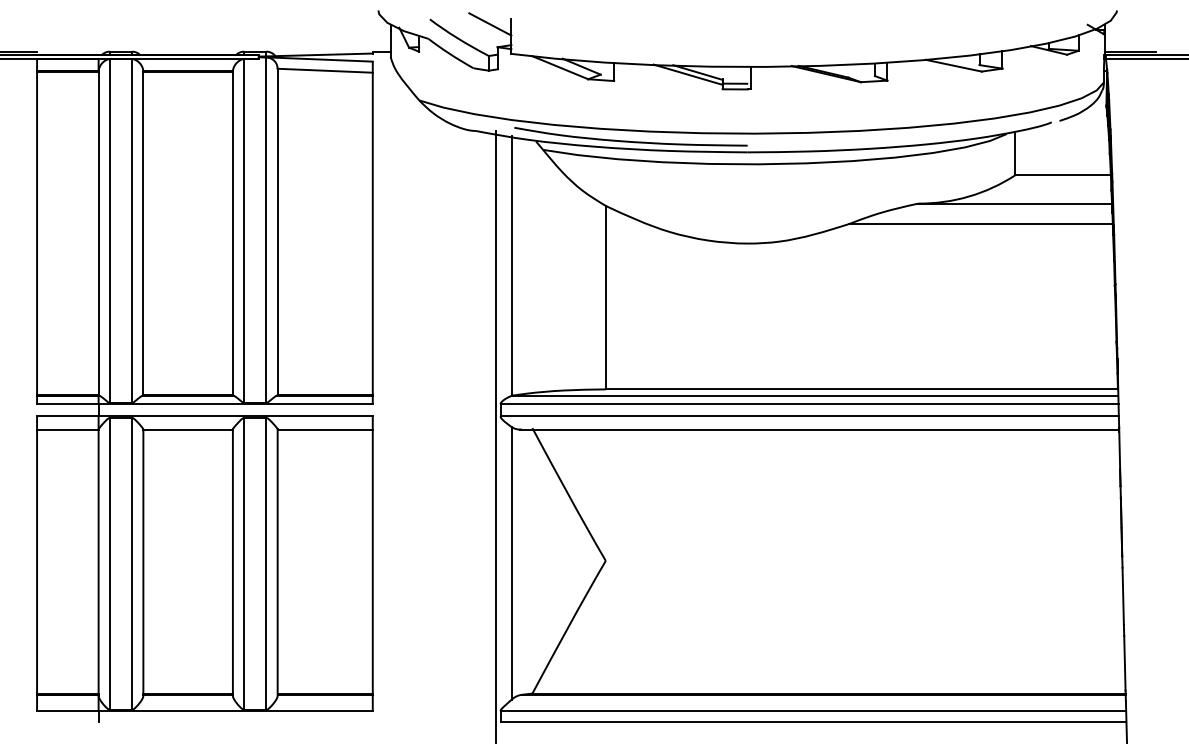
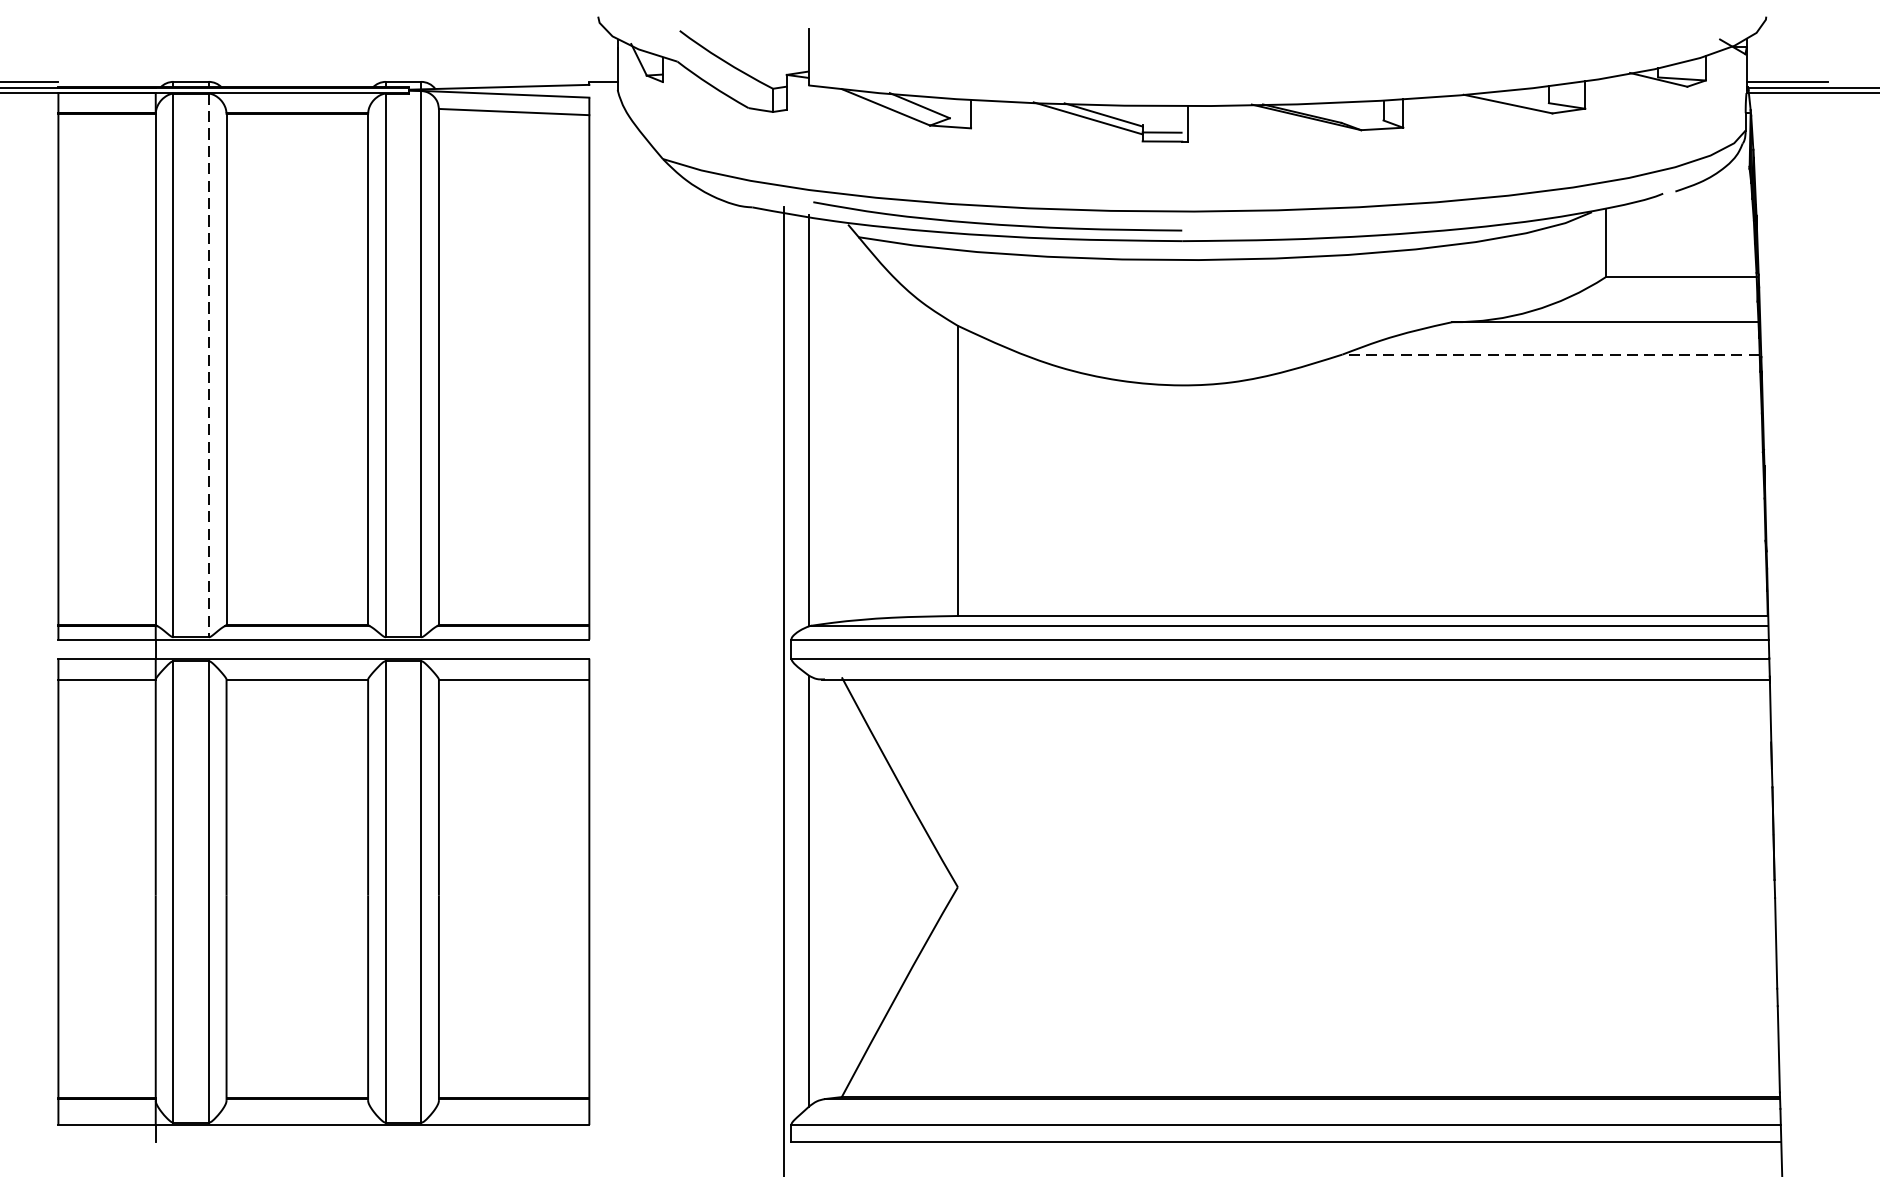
line: (490, 24) -> (775, 38), removed
line: (980, 224) -> (1550, 355), solid -> dashed
line: (132, 230) -> (209, 364), solid -> dashed

